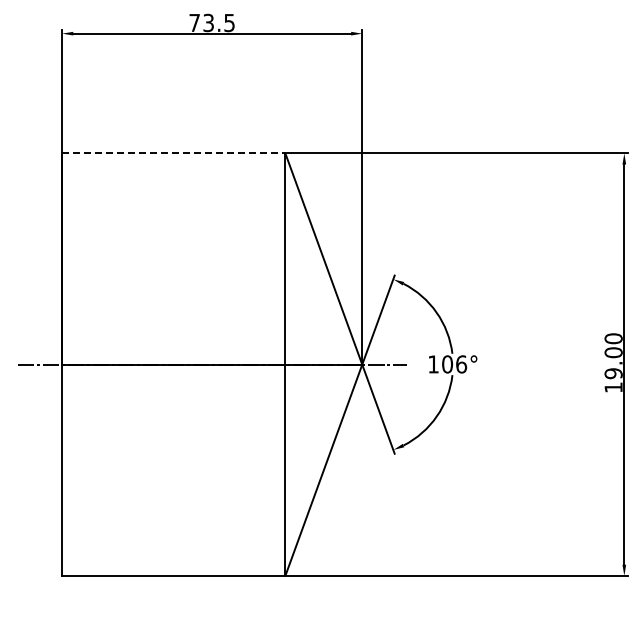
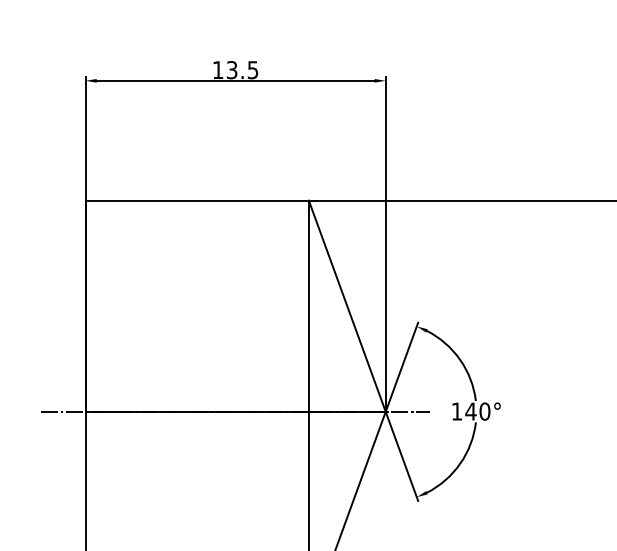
text: (194, 22) -> (217, 69), 73.5 -> 13.5
line: (173, 153) -> (196, 200), dashed -> solid
text: (454, 364) -> (477, 411), 106° -> 140°

